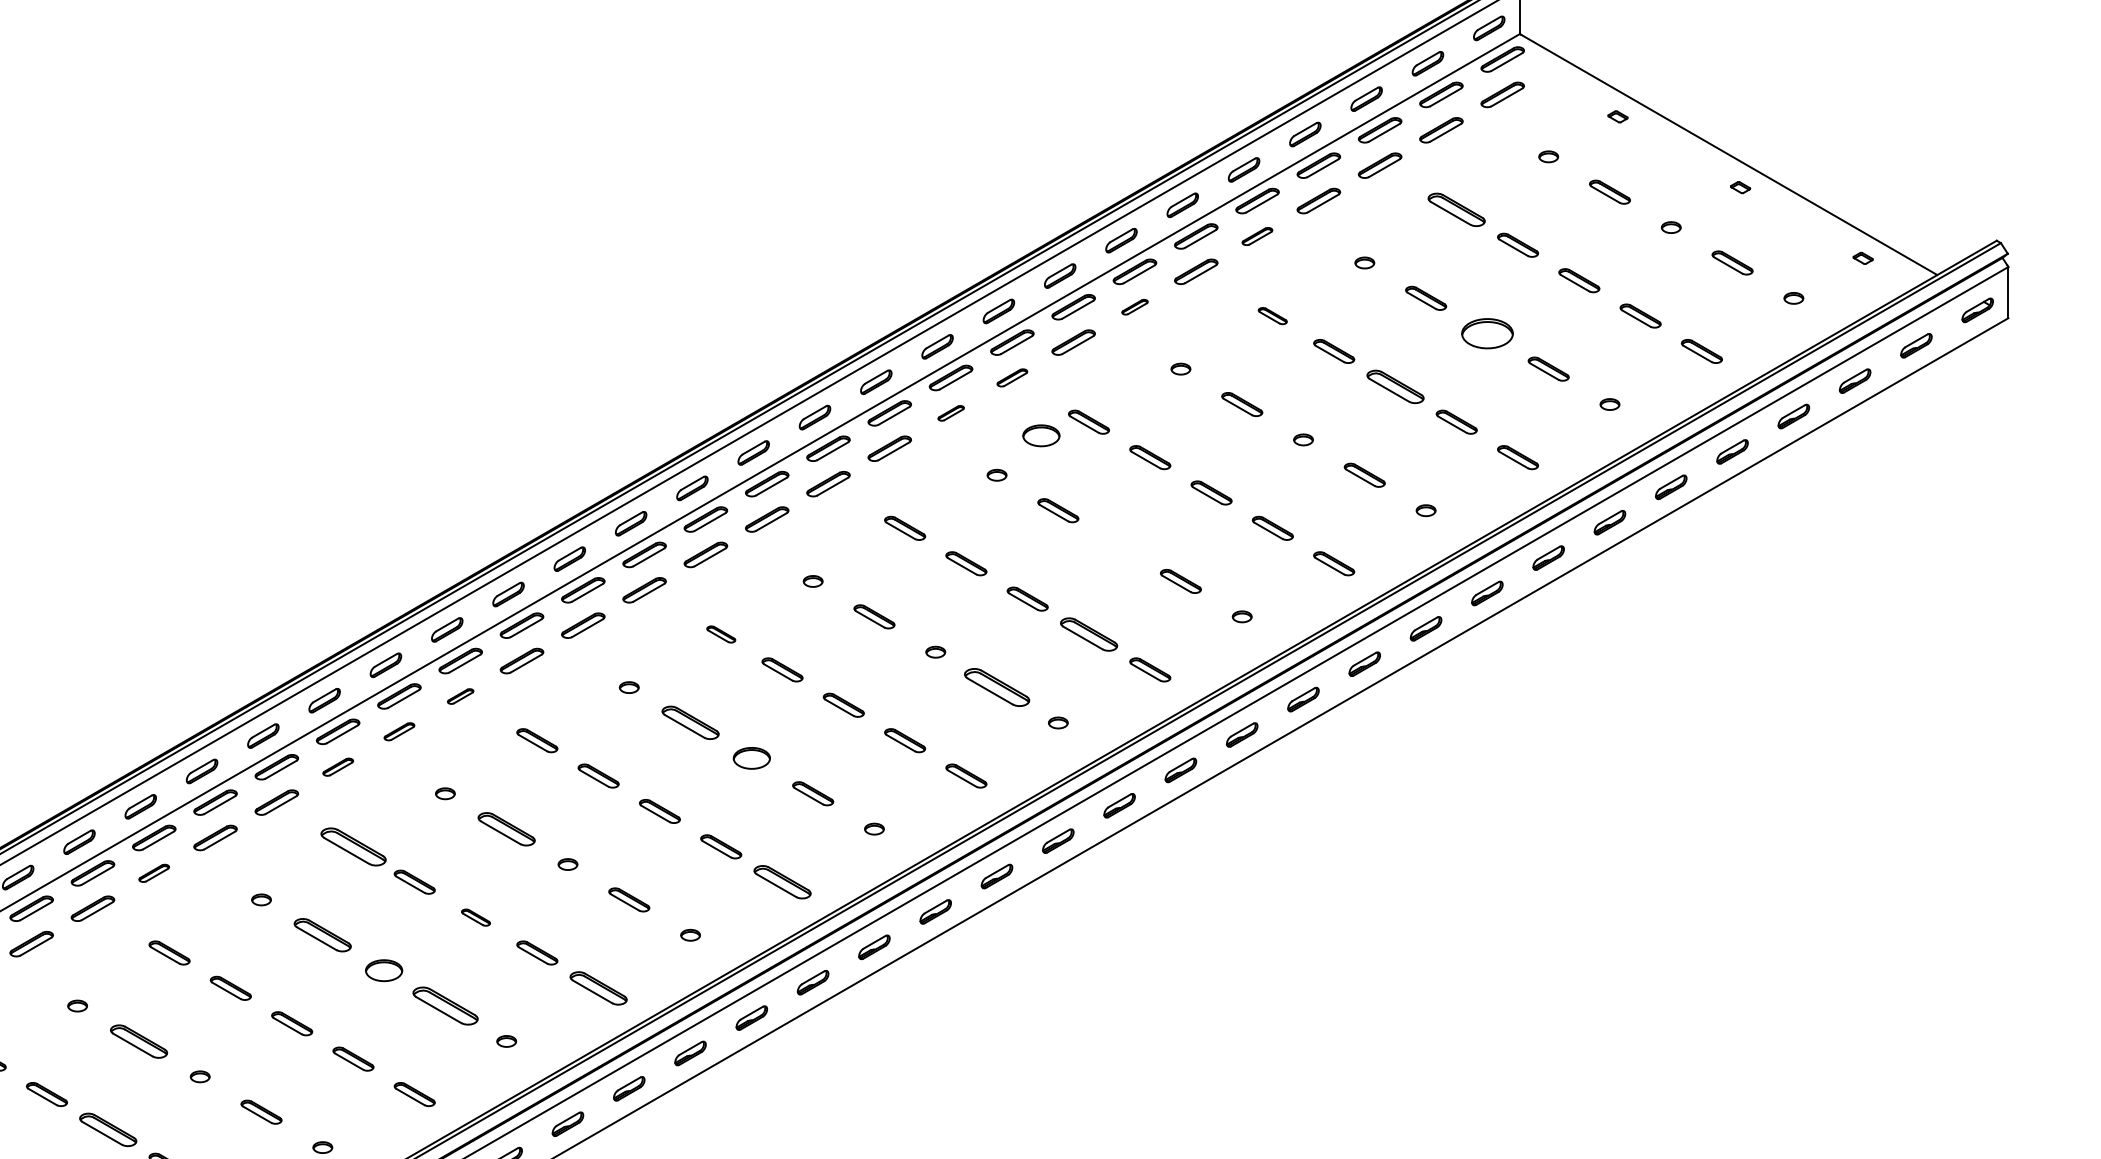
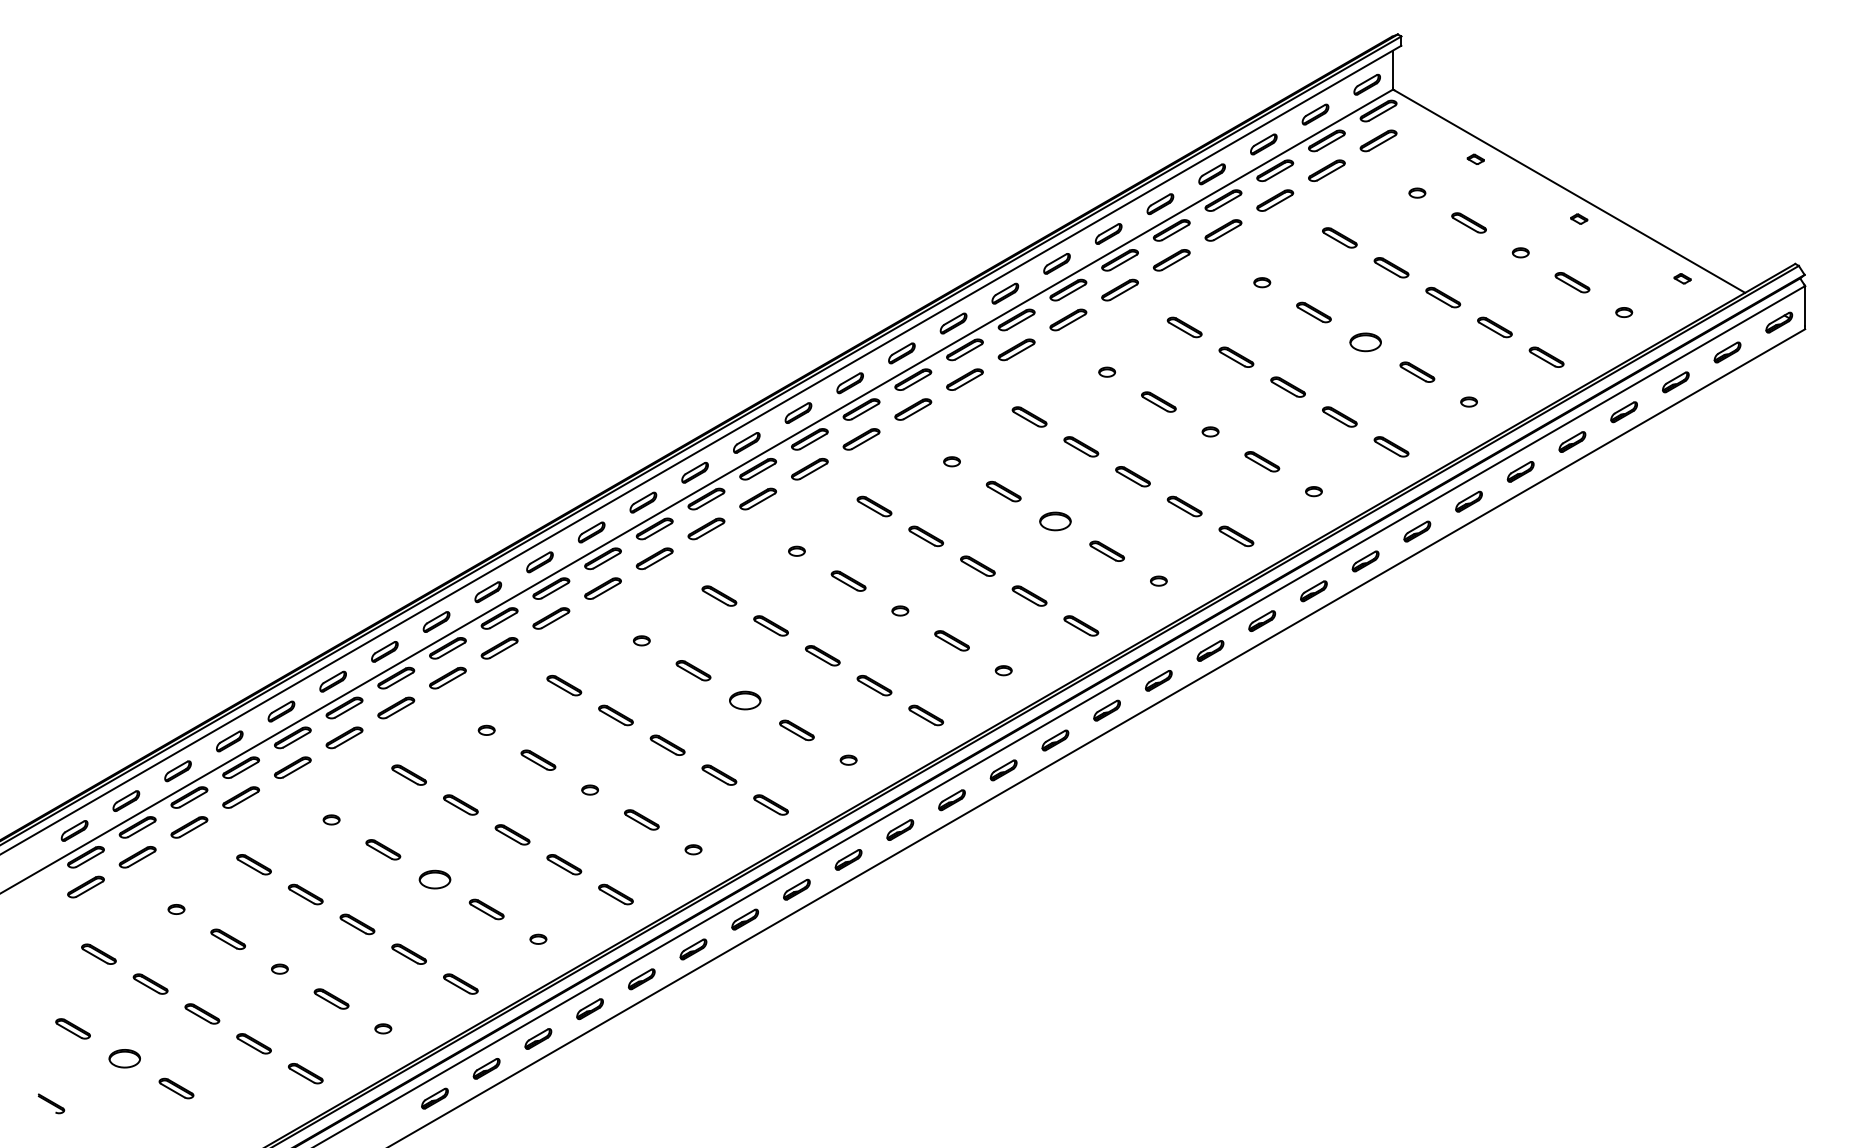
part: (1456, 209) -> (1339, 237), size x0.71
part: (1257, 236) -> (1171, 260), size x1.43
part: (1135, 306) -> (1068, 319), size x1.67
part: (1272, 316) -> (1184, 327), size x1.43
part: (1487, 333) -> (1365, 342), size x0.71
part: (1011, 377) -> (964, 379), size x1.43
part: (1394, 386) -> (1287, 386), size x0.71
part: (951, 413) -> (913, 409), size x1.67
part: (1041, 435) -> (1055, 521), moved
part: (721, 633) -> (719, 595), size x1.43
part: (1088, 633) -> (1029, 595), size x0.71
part: (996, 687) -> (951, 640), size x0.62
part: (460, 696) -> (499, 648), size x1.67
part: (690, 722) -> (693, 670), size x0.71
part: (398, 731) -> (447, 677), size x1.43
part: (338, 766) -> (396, 707), size x1.43
part: (506, 828) -> (538, 759), size x0.71
part: (352, 846) -> (408, 774), size x0.62
part: (153, 873) -> (240, 797), size x1.43
part: (781, 881) -> (770, 804), size x0.71
part: (475, 917) -> (512, 834), size x1.43
part: (323, 934) -> (383, 849), size x0.71
part: (598, 988) -> (615, 894), size x0.71
part: (445, 1006) -> (486, 909), size x0.62
part: (138, 1040) -> (227, 938), size x0.71
part: (108, 1129) -> (202, 1013), size x0.71

